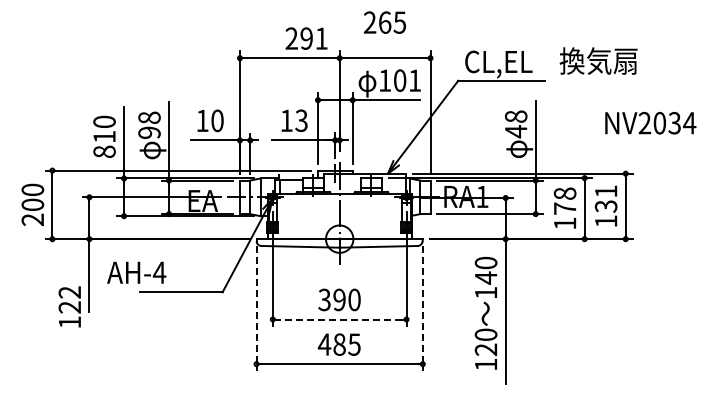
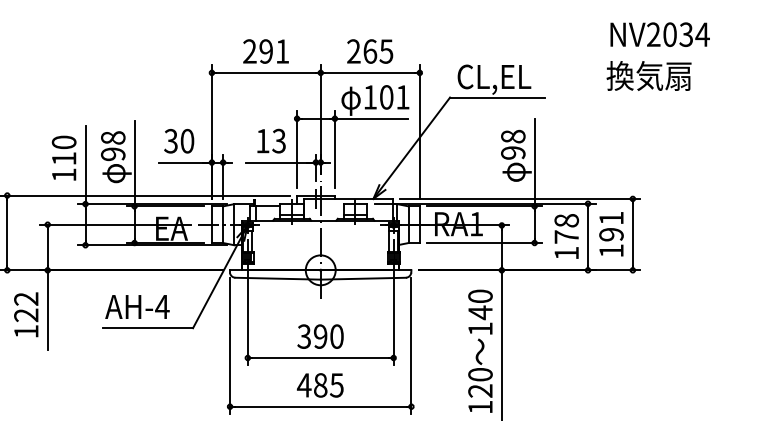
text: (384, 22) -> (369, 51), moved
text: (306, 38) -> (265, 51), moved
text: (598, 60) -> (648, 75), moved
text: (202, 120) -> (171, 140), 10 -> 30
text: (650, 123) -> (659, 35), moved
text: (515, 131) -> (512, 152), 48 -> 98
text: (104, 151) -> (64, 174), 810 -> 110
text: (606, 206) -> (611, 234), 131 -> 191
text: (136, 272) -> (137, 306), moved
text: (69, 306) -> (25, 314), moved
line: (256, 308) -> (229, 345), dashed -> solid
line: (422, 308) -> (411, 345), dashed -> solid
line: (339, 319) -> (320, 357), dashed -> solid

